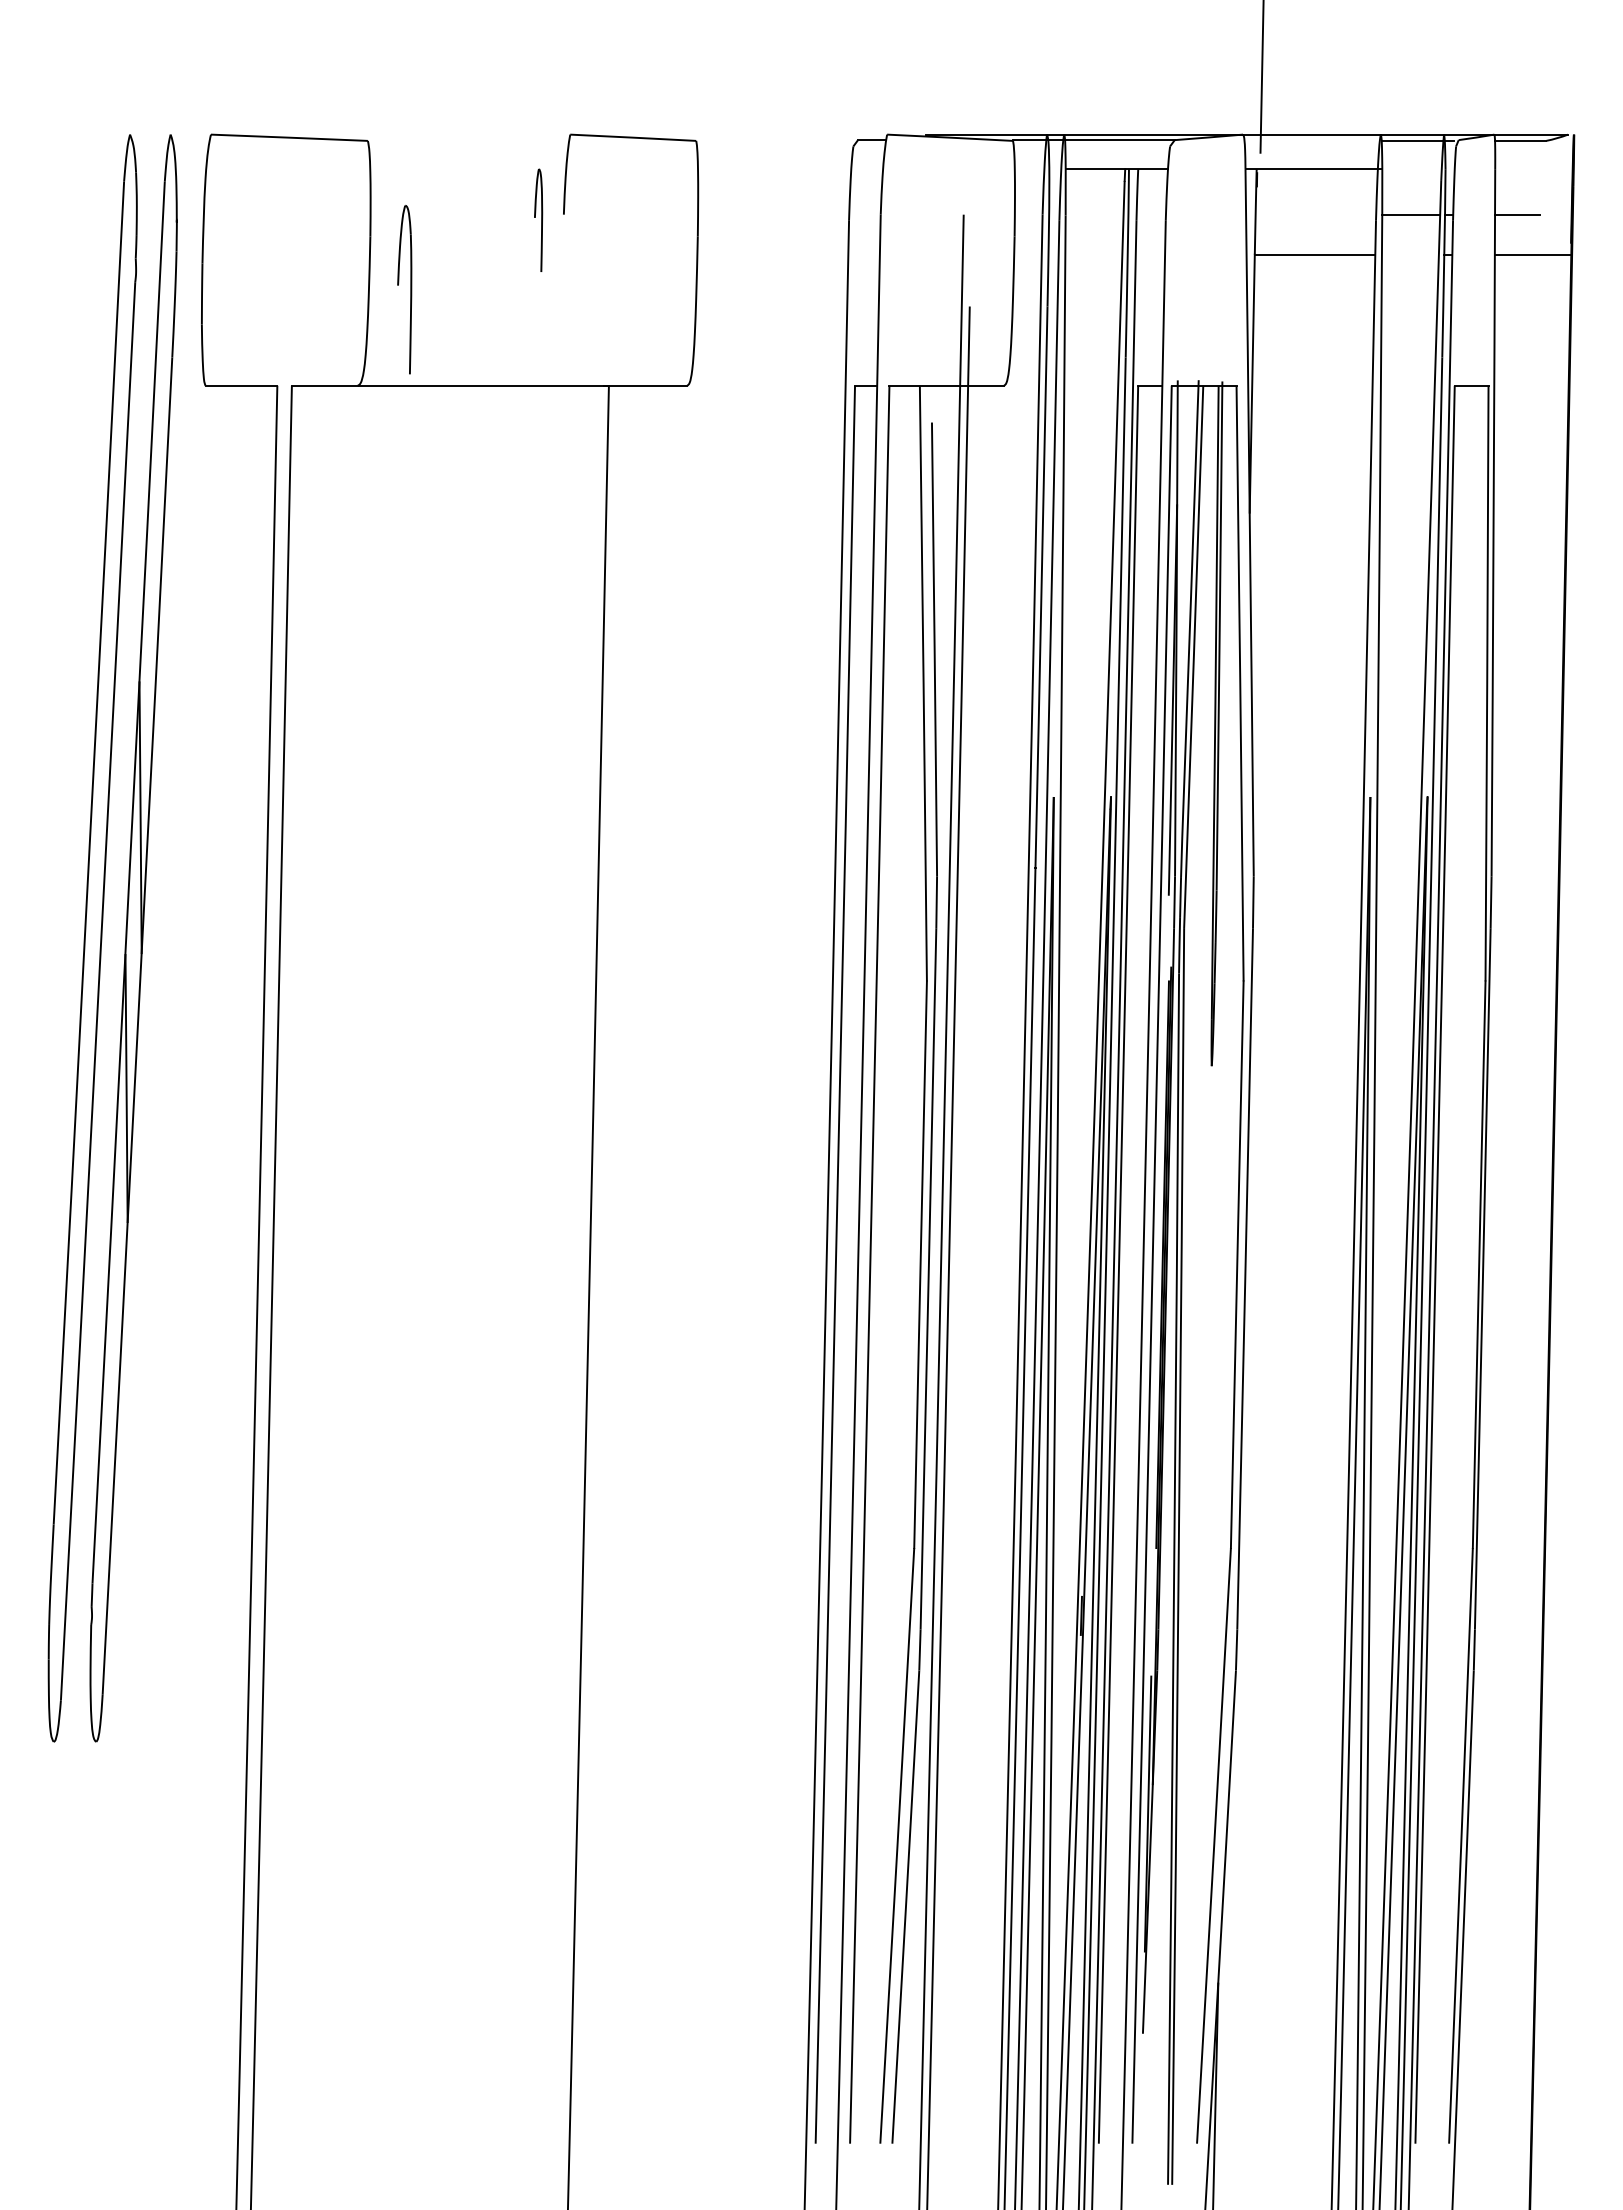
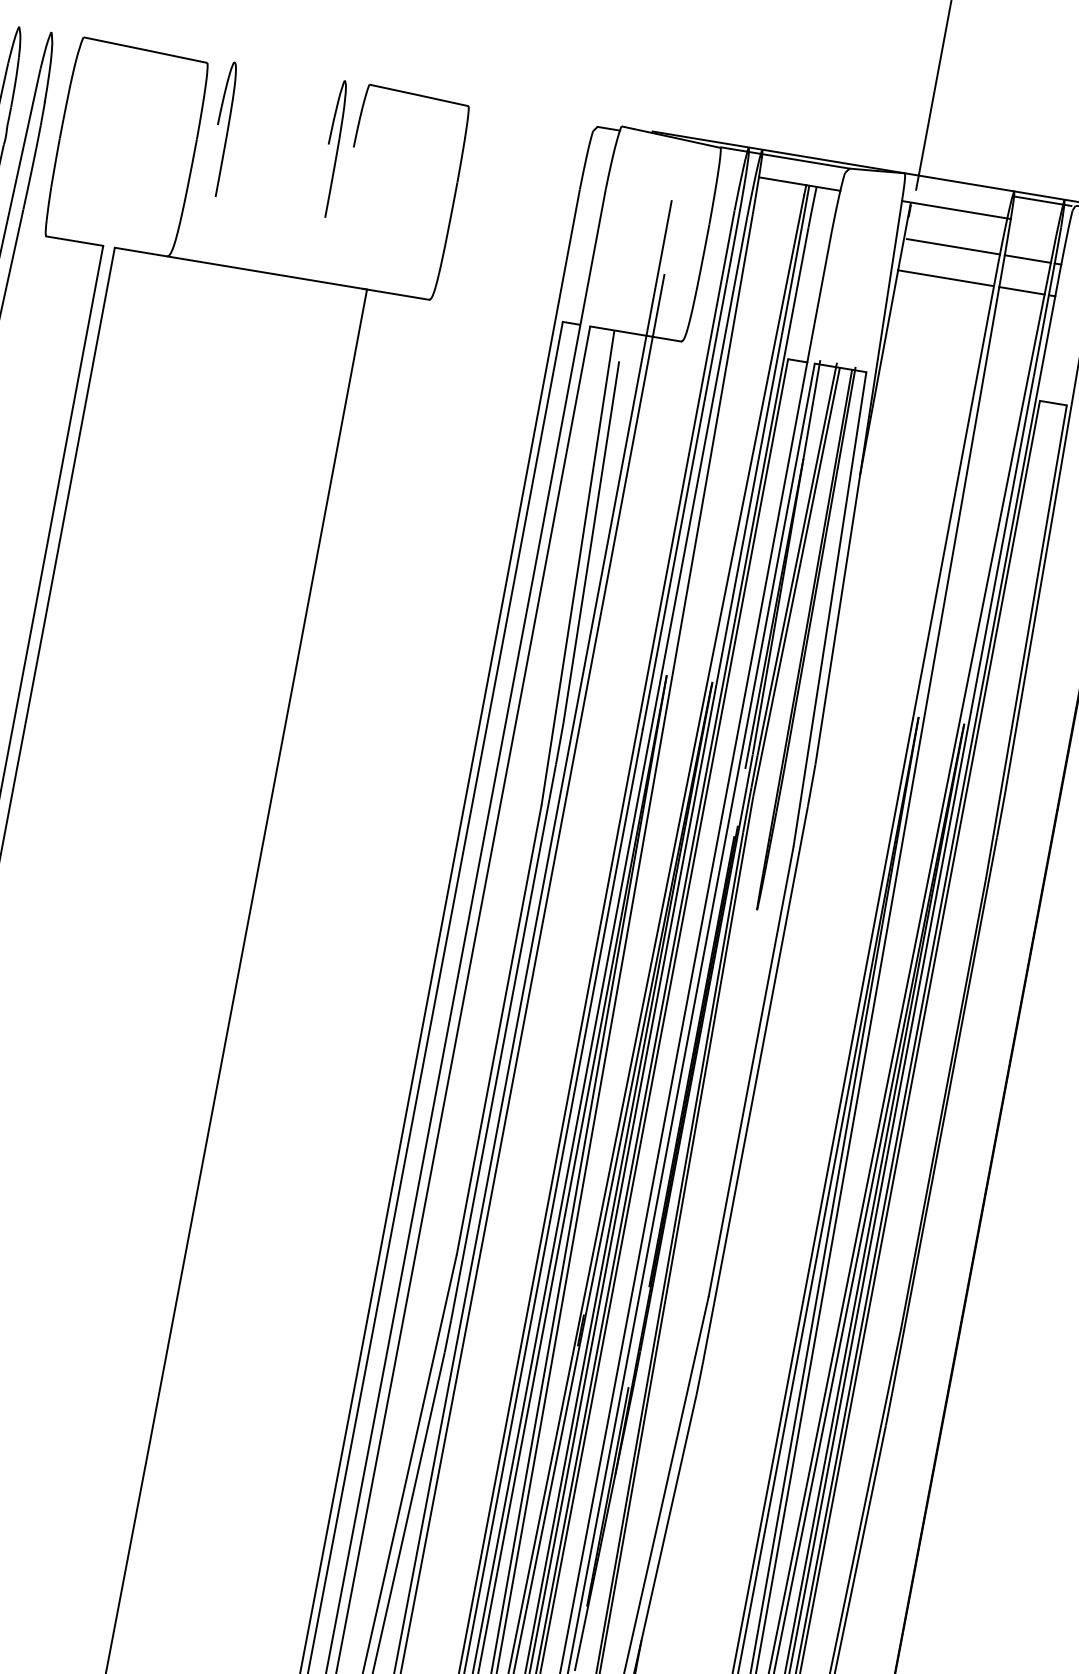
line: (1317, 214) -> (953, 246), added
part: (538, 220) -> (332, 148), size x1.67
line: (1409, 254) -> (1021, 290), added
part: (404, 289) -> (222, 128), moved

